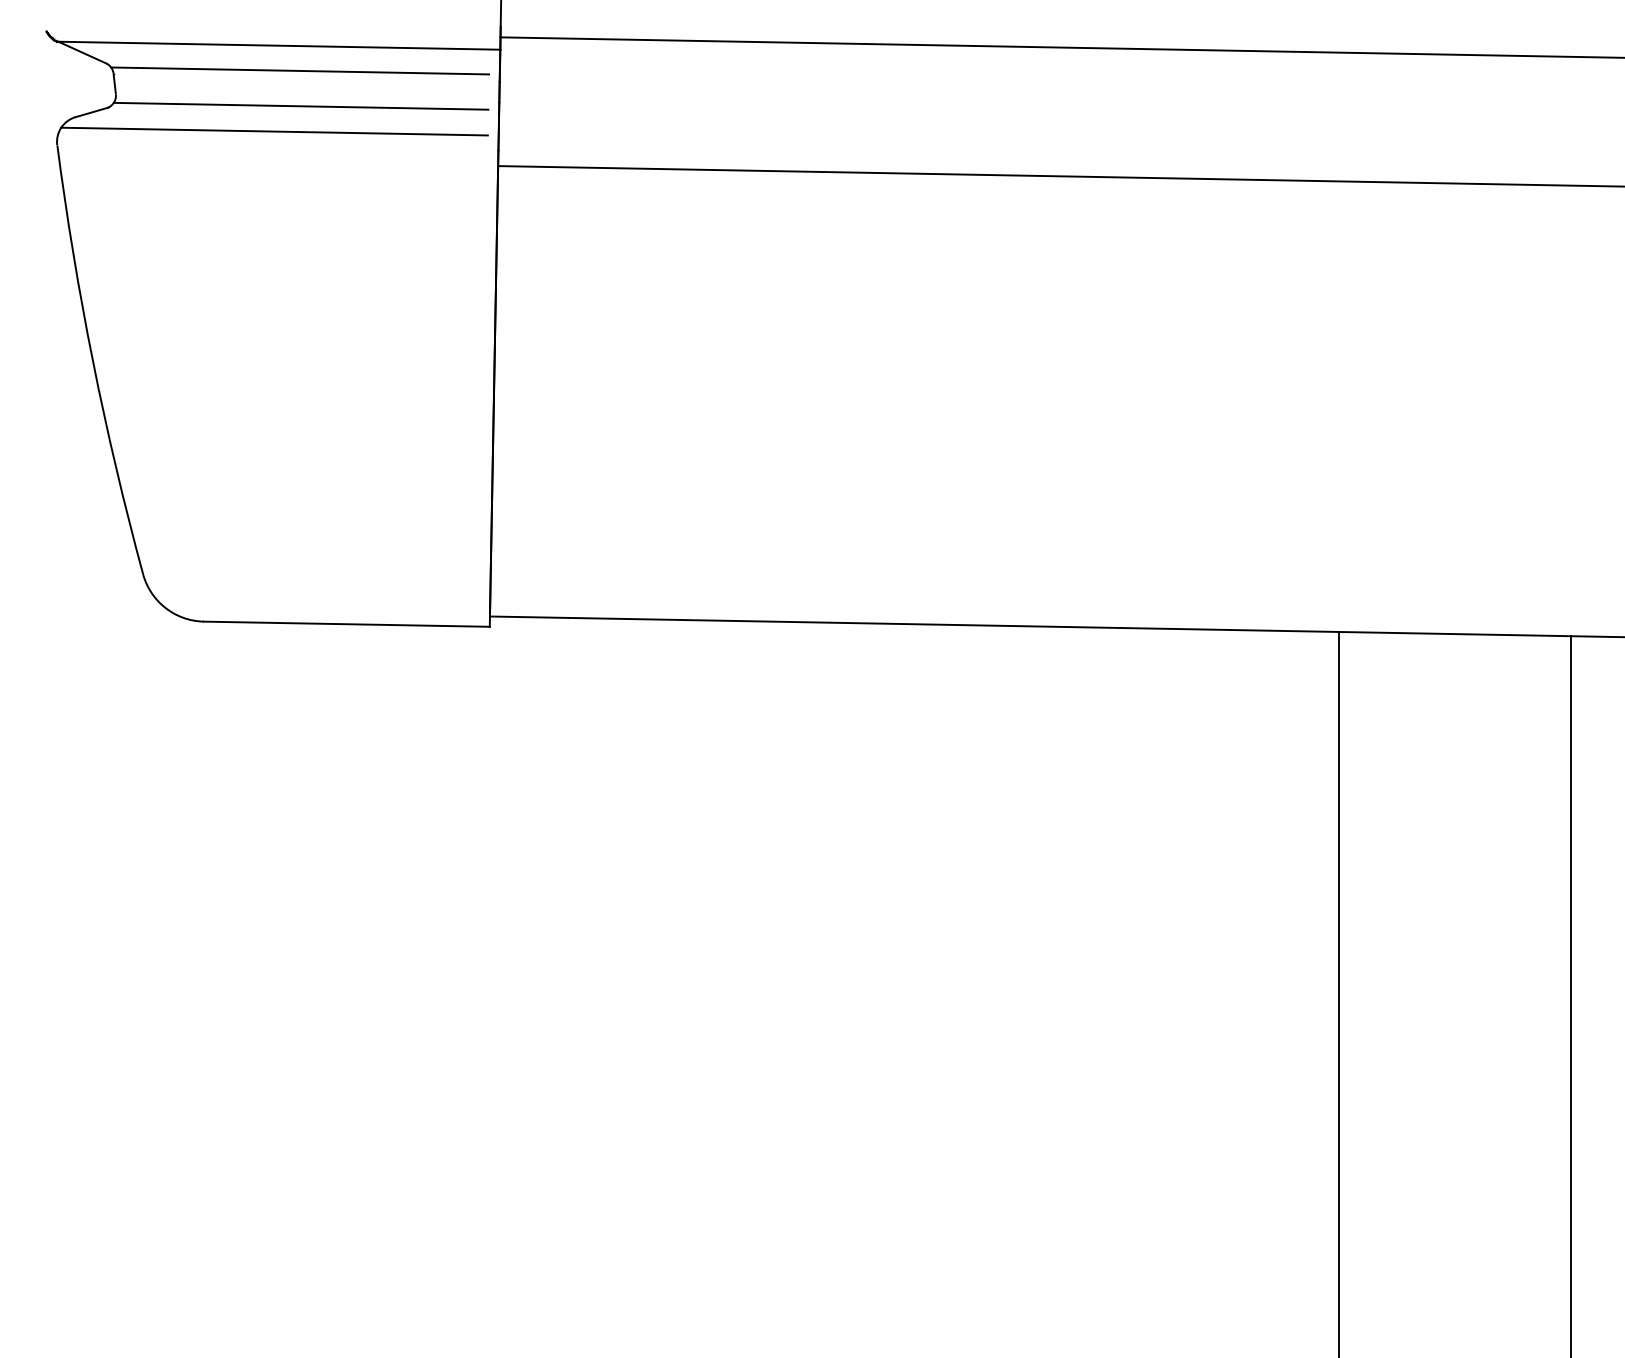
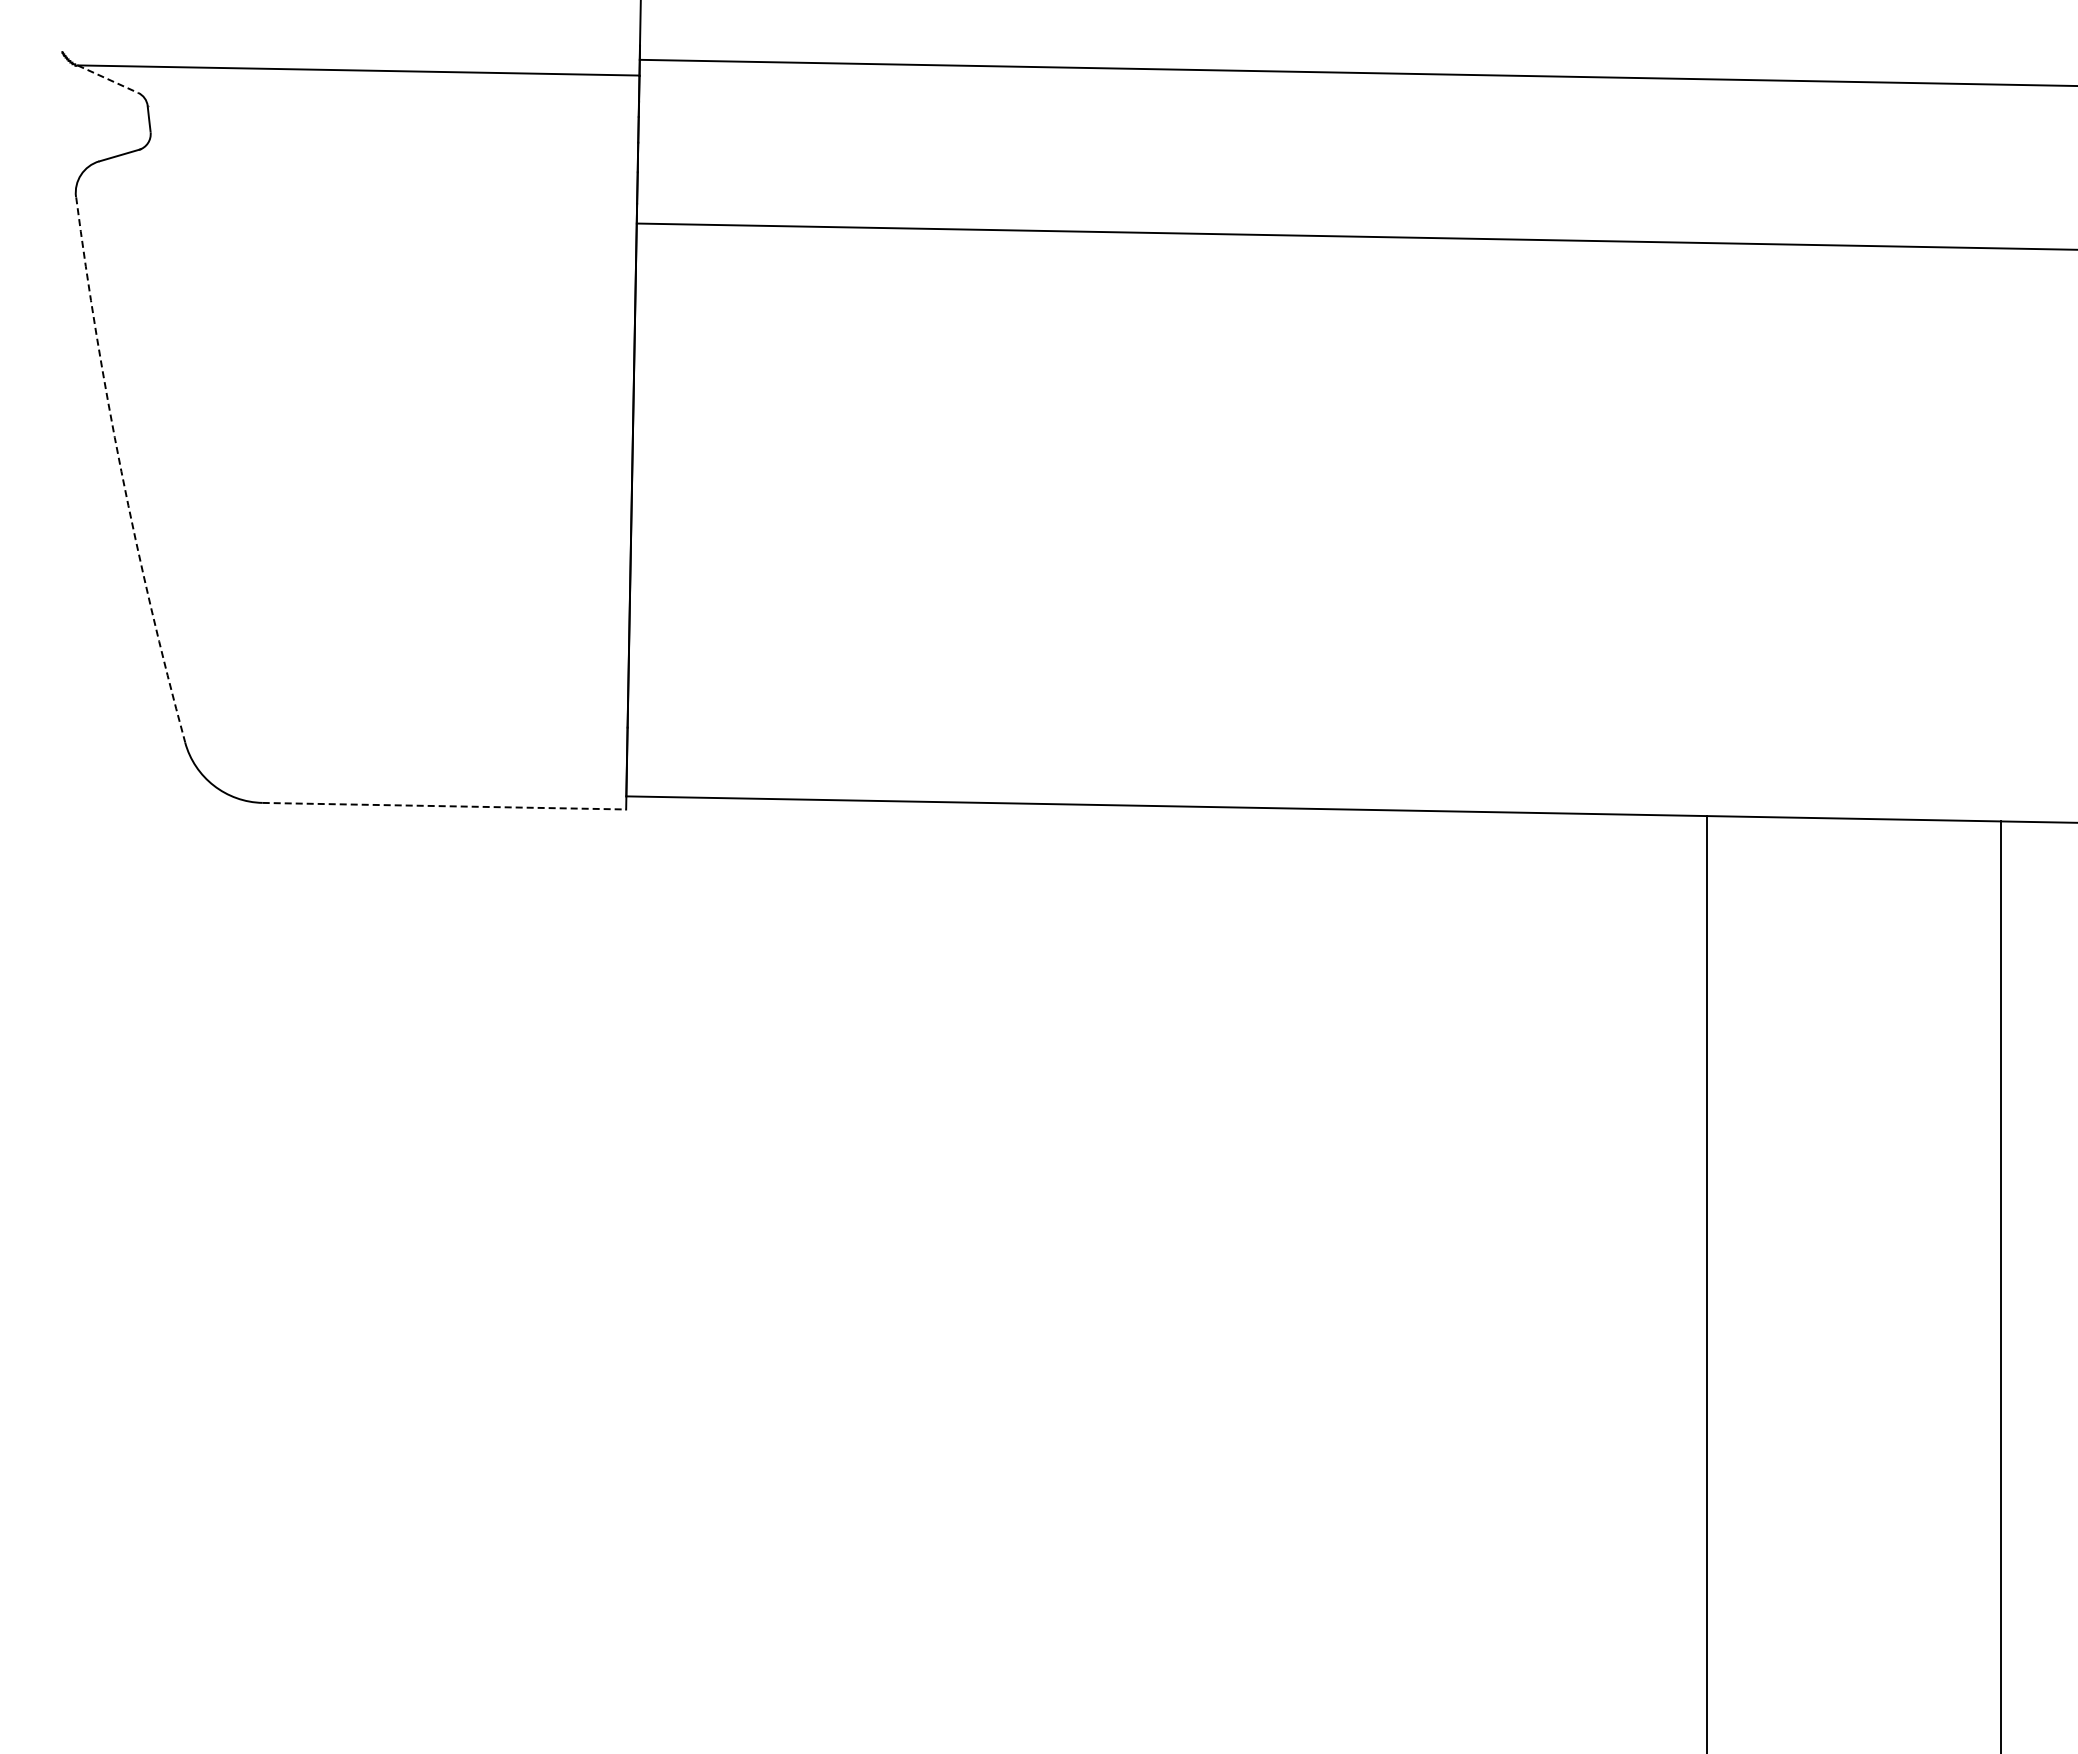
line: (82, 52) -> (108, 79), solid -> dashed
line: (299, 70) -> (384, 102), removed
line: (300, 106) -> (385, 147), removed
line: (274, 131) -> (352, 179), removed
arc: (92, 361) -> (121, 471), solid -> dashed
line: (346, 624) -> (444, 806), solid -> dashed

